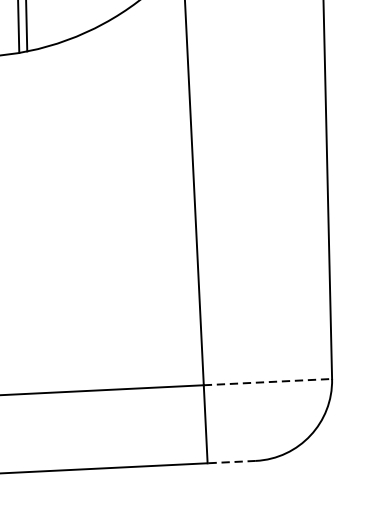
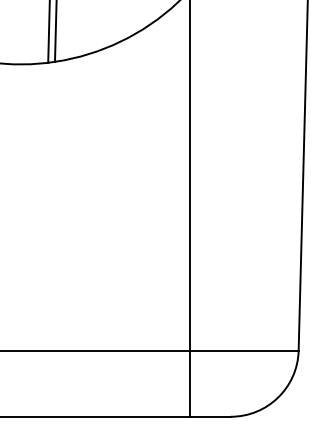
line: (268, 381) -> (244, 350), dashed -> solid
line: (231, 461) -> (210, 416), dashed -> solid

